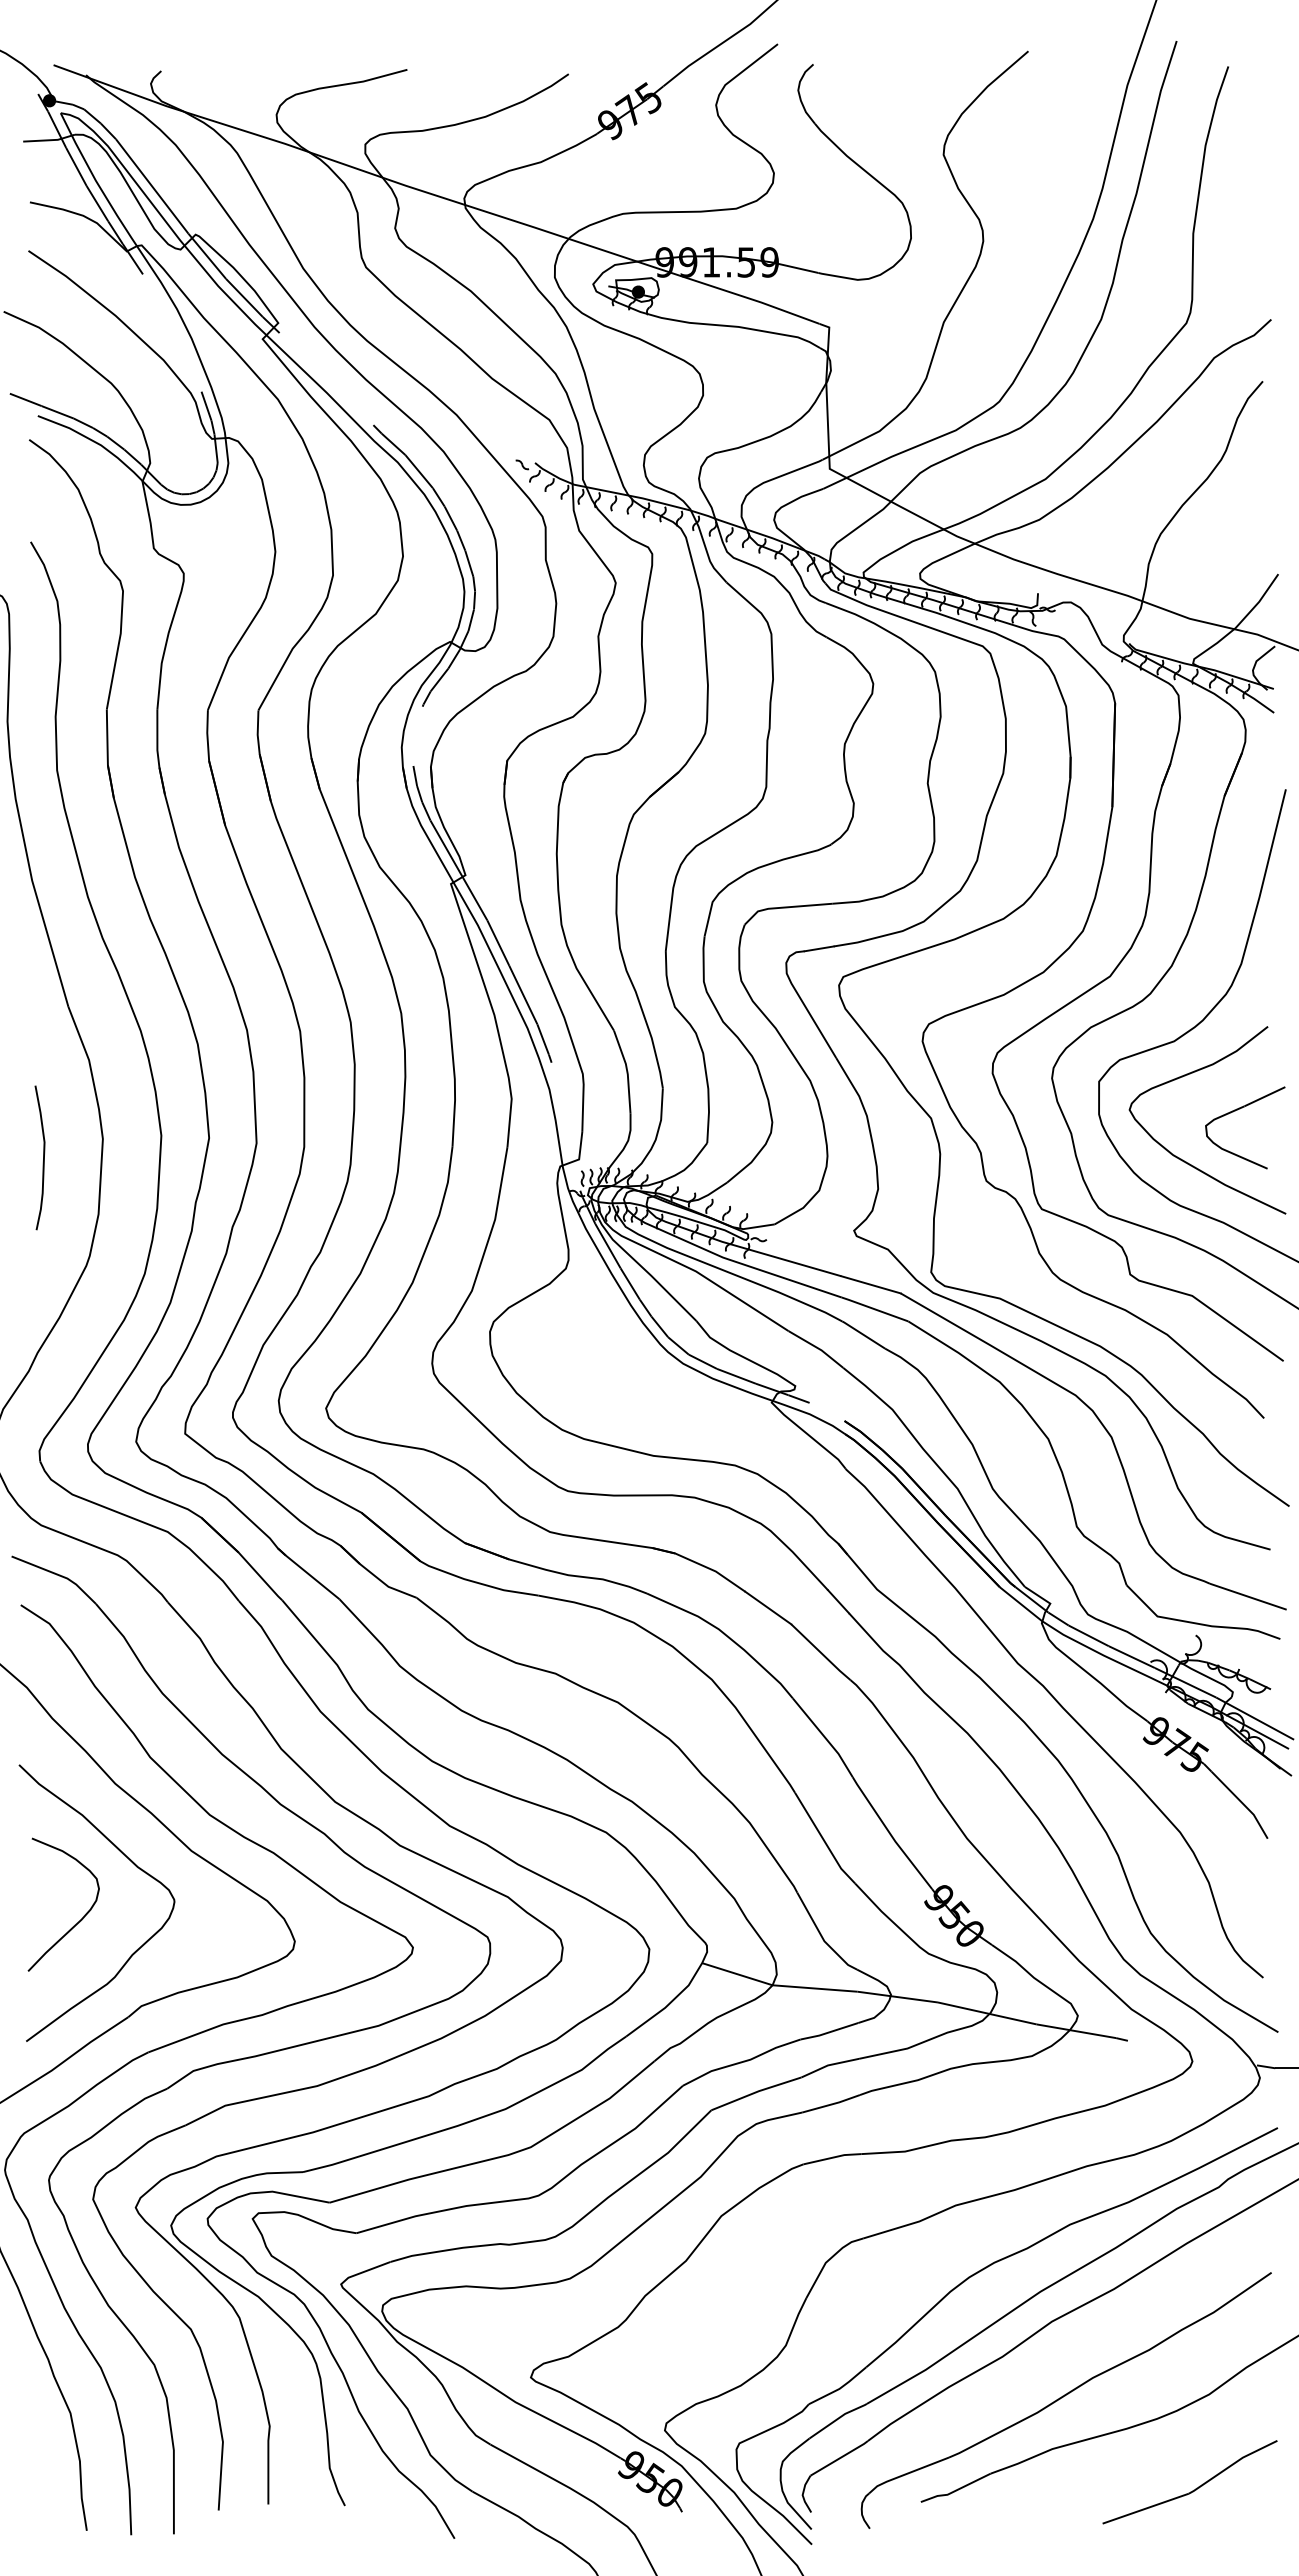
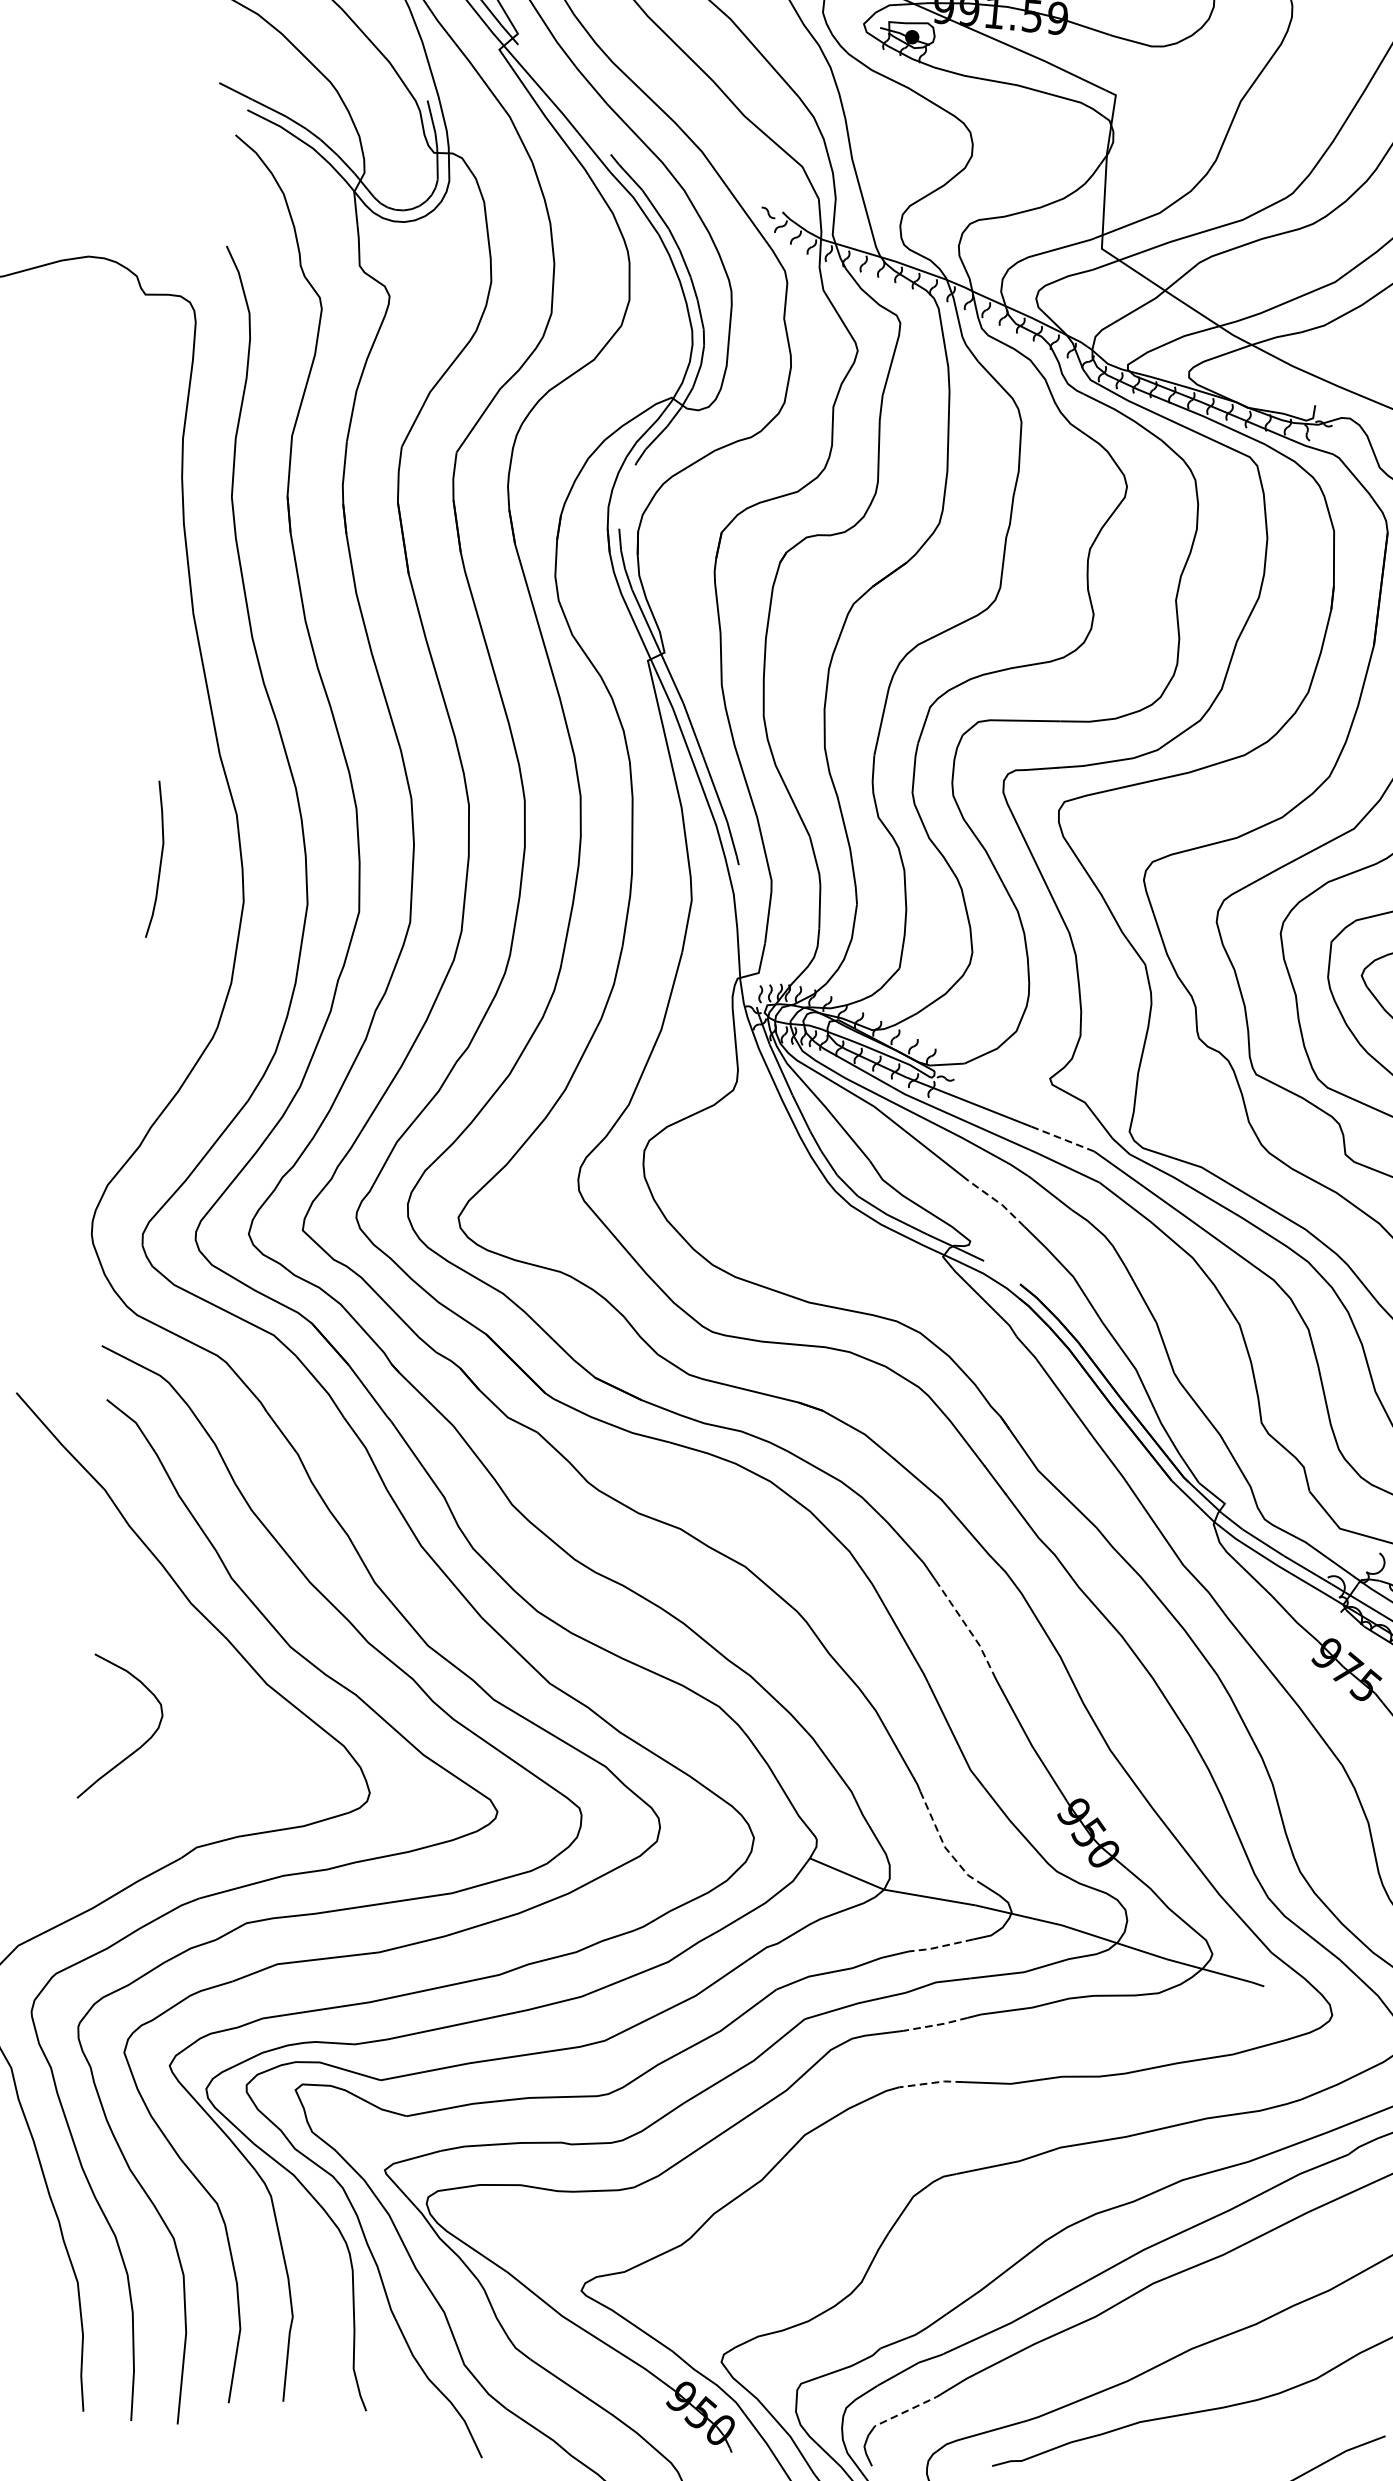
curve: (43, 1157) -> (160, 859), moved
line: (870, 1284) -> (1062, 1138), solid -> dashed
line: (817, 1347) -> (998, 1201), solid -> dashed
line: (825, 1737) -> (967, 1626), solid -> dashed
curve: (133, 1864) -> (202, 1692), removed
line: (822, 1937) -> (943, 1842), solid -> dashed
line: (828, 2032) -> (939, 1946), solid -> dashed
line: (831, 2104) -> (935, 2025), solid -> dashed
line: (832, 2157) -> (931, 2082), solid -> dashed
line: (839, 2458) -> (908, 2410), solid -> dashed

